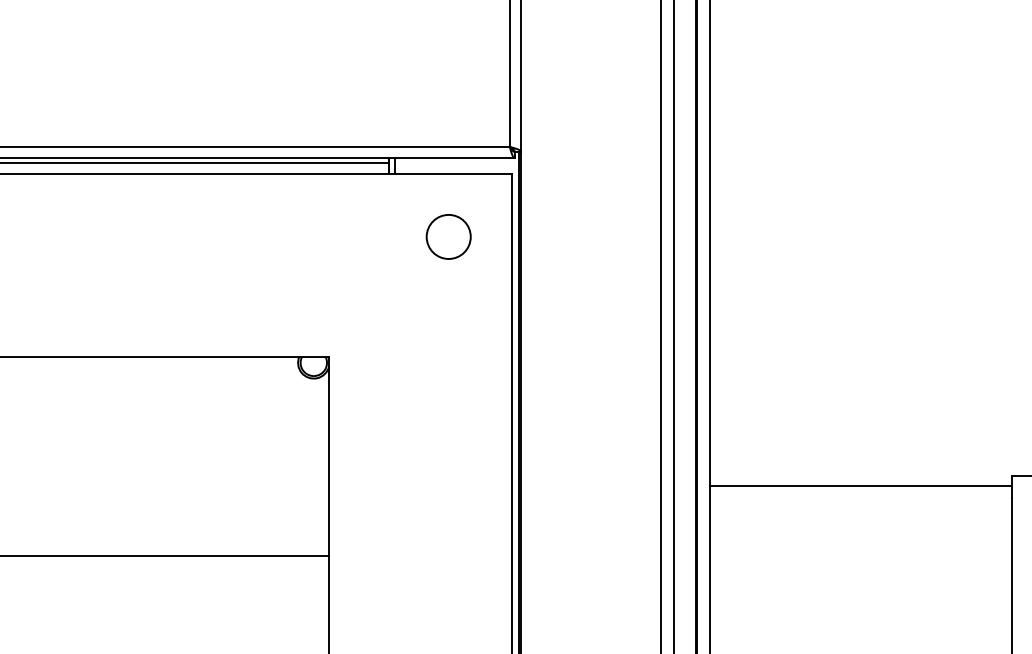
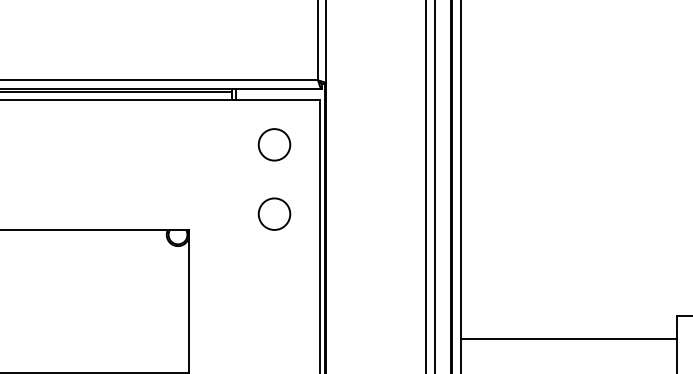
circle: (448, 333) -> (274, 213), added
line: (861, 485) -> (569, 339), moved

